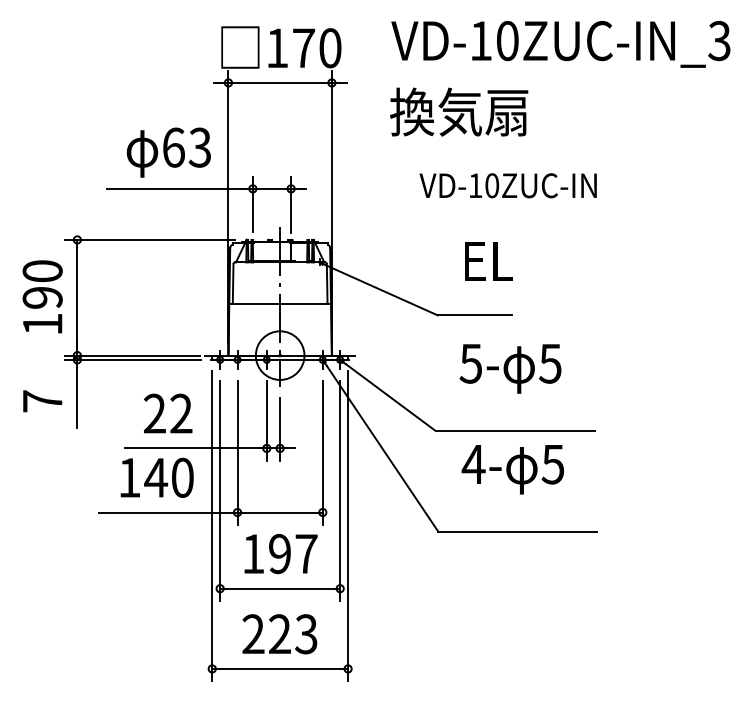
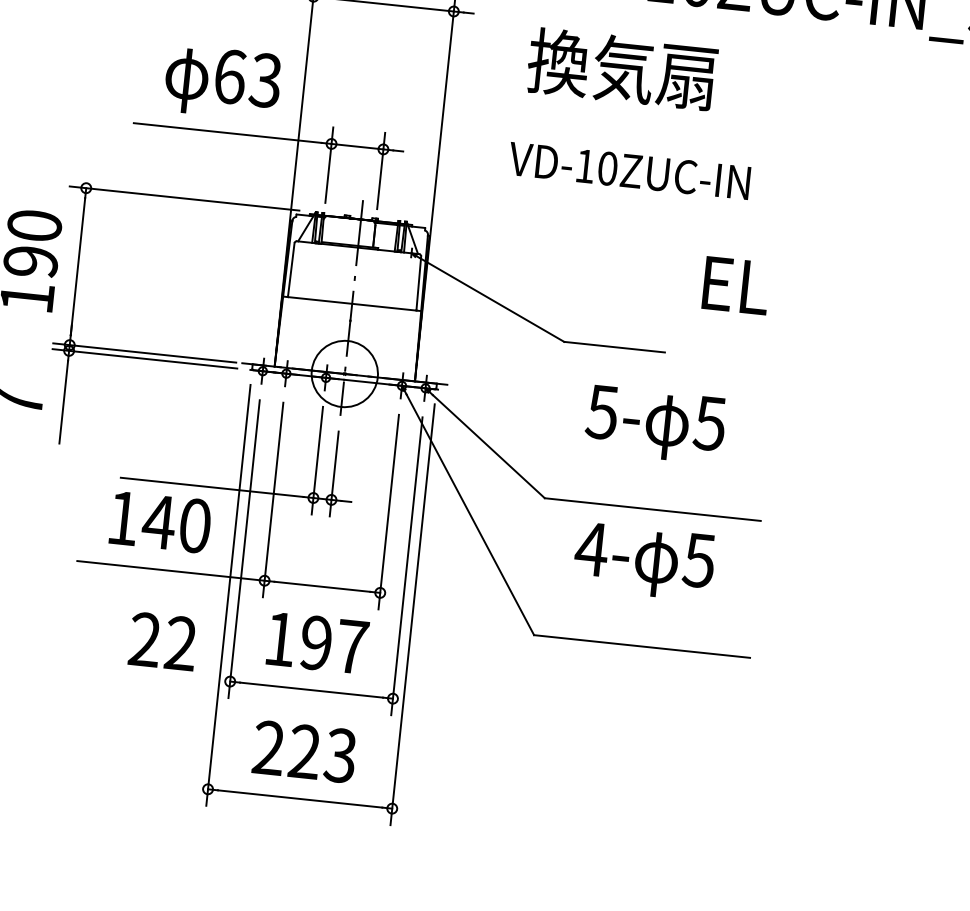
text: (507, 185) -> (628, 170), moved
text: (488, 261) -> (735, 286), moved
text: (168, 413) -> (163, 641), moved

